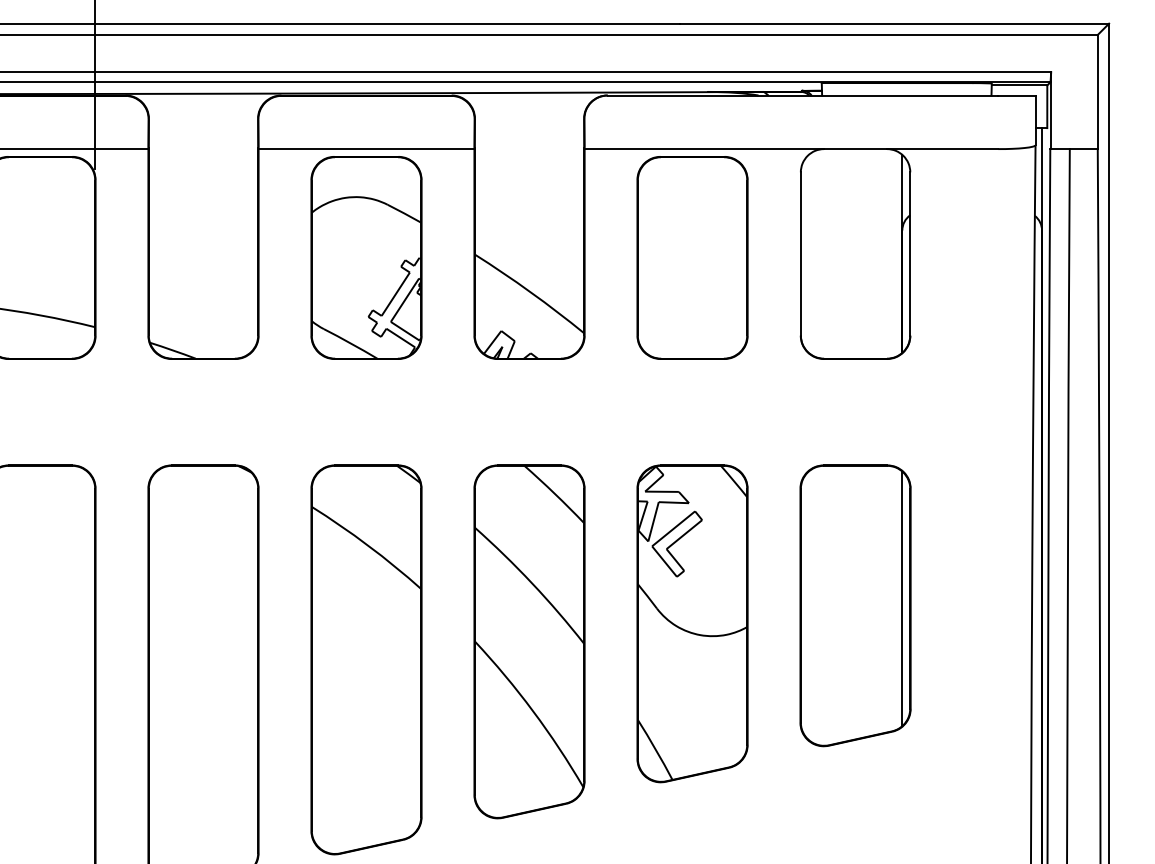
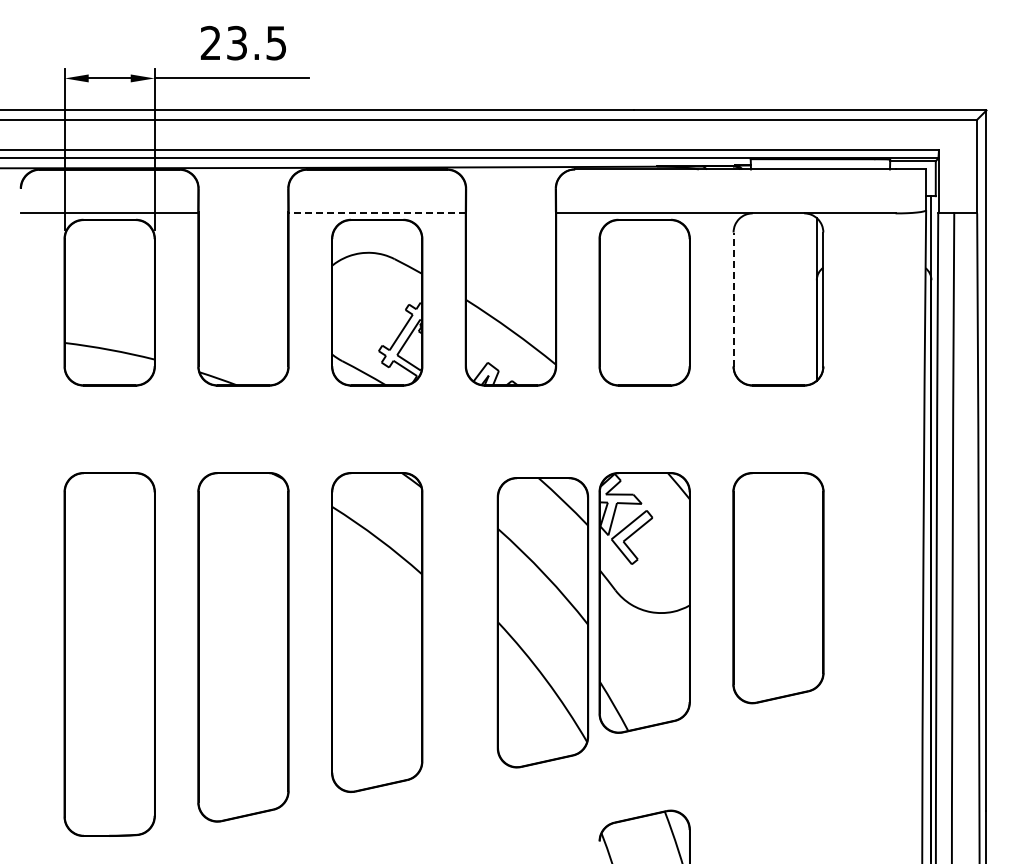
line: (366, 149) -> (377, 213), solid -> dashed
line: (800, 254) -> (733, 299), solid -> dashed
line: (901, 597) -> (816, 581), removed
part: (528, 641) -> (542, 622), moved

